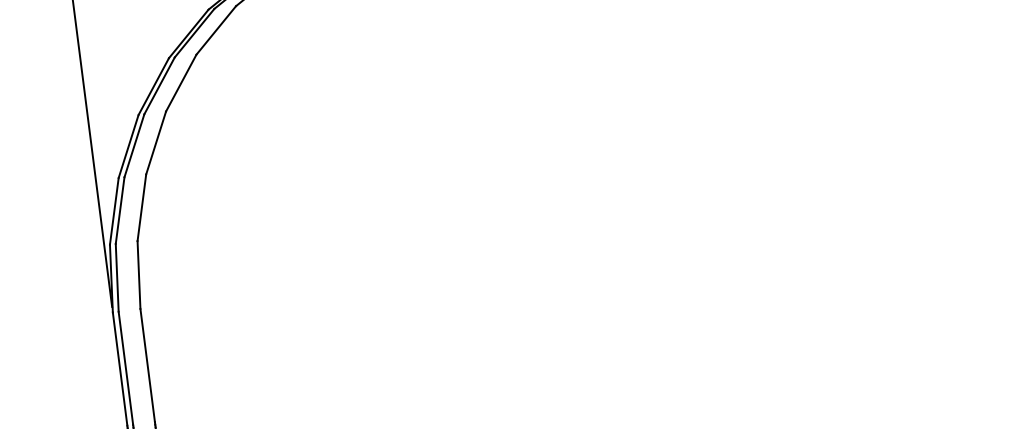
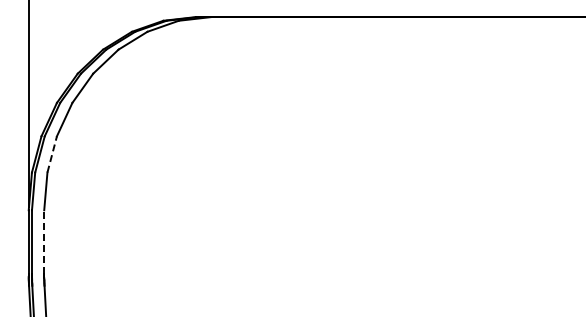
line: (142, 207) -> (52, 154), solid -> dashed
line: (148, 366) -> (44, 242), solid -> dashed

